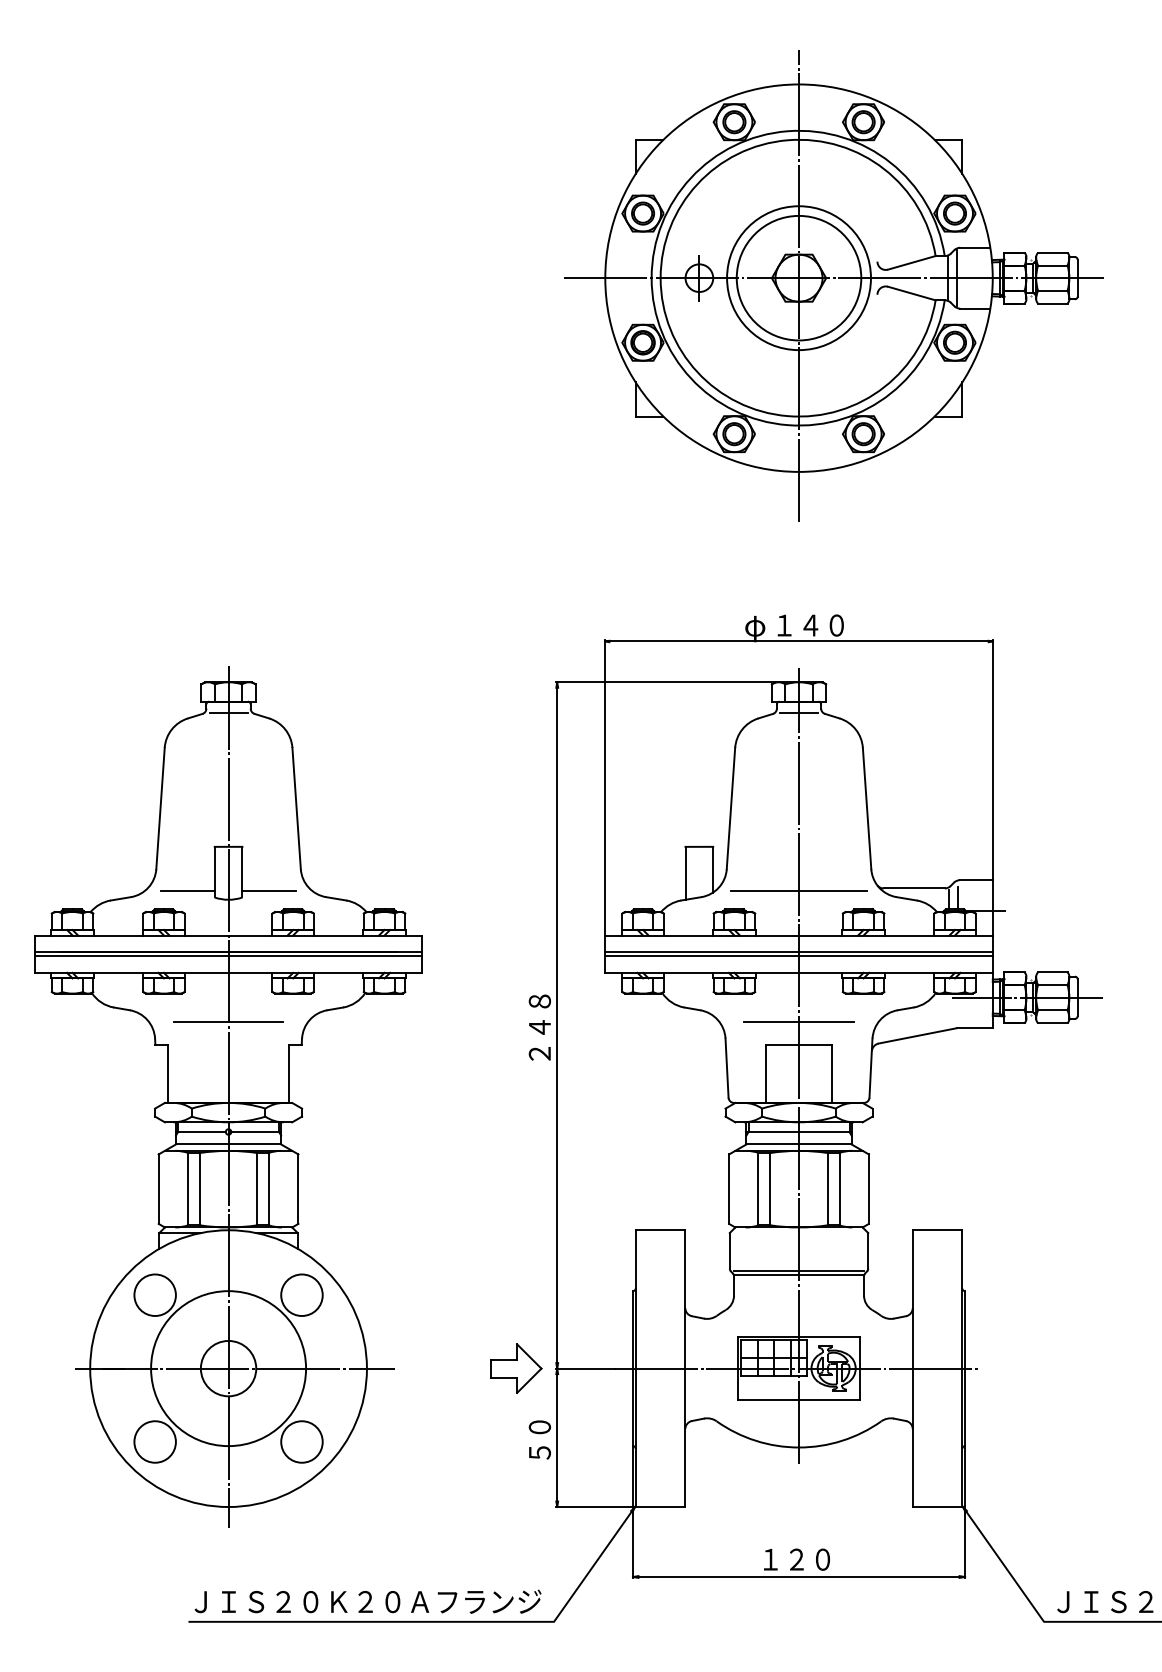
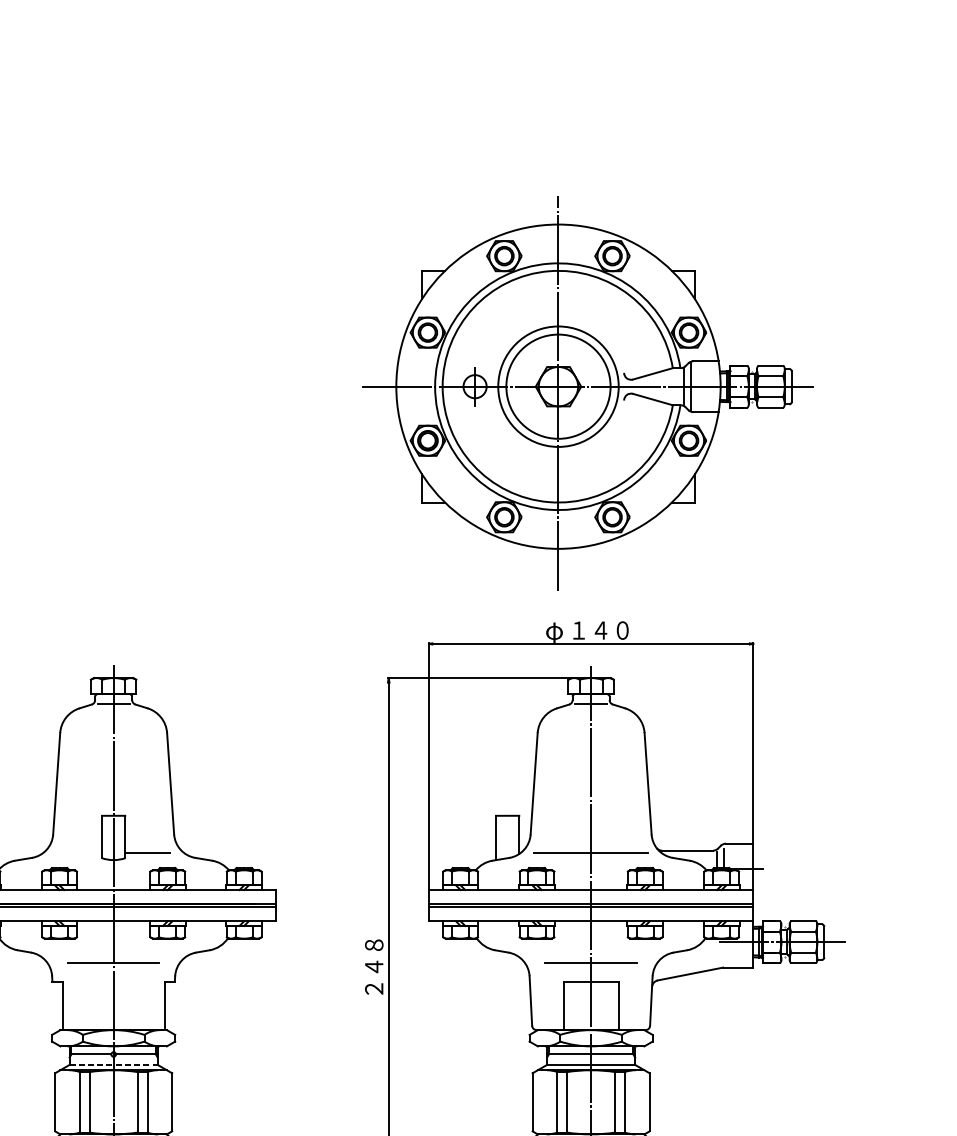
part: (833, 285) -> (587, 392), moved
line: (187, 890) -> (79, 852), removed
line: (228, 1144) -> (113, 1064), solid -> dashed

